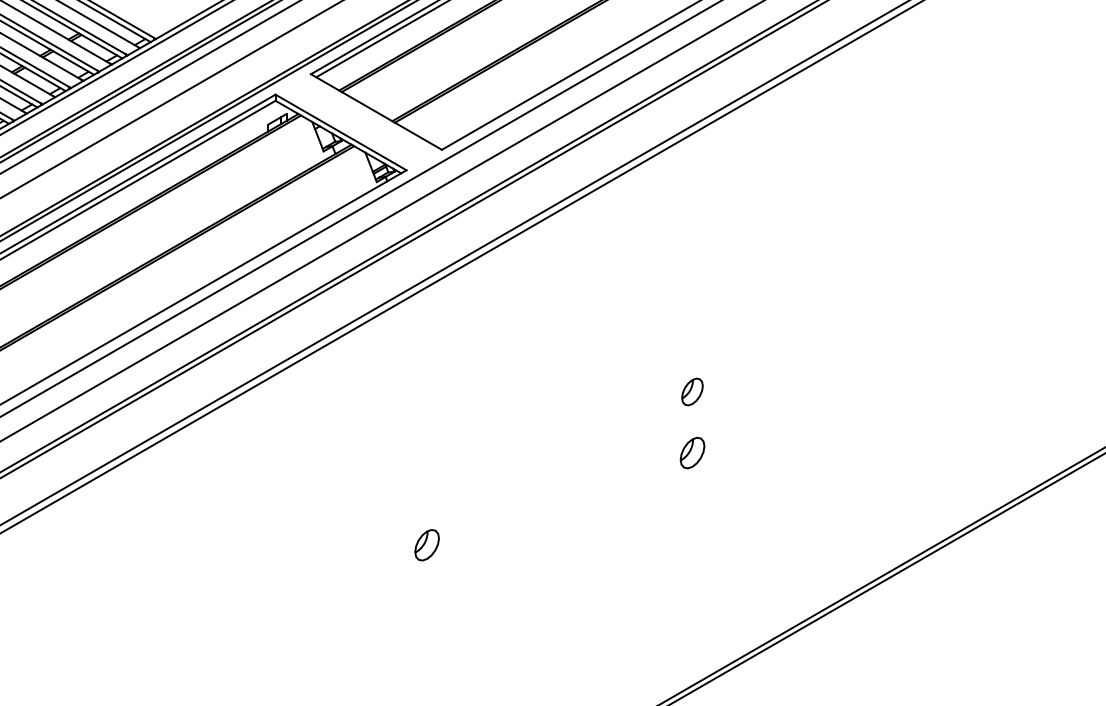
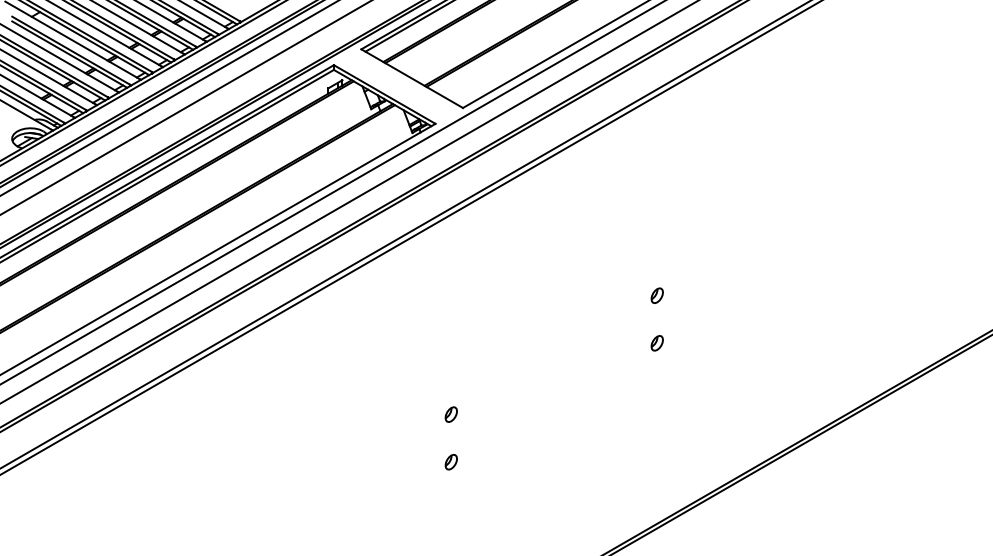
part: (691, 391) -> (656, 295), size x0.71
part: (691, 453) -> (656, 343), size x0.62
part: (425, 544) -> (450, 414), size x0.62
part: (425, 605) -> (450, 461), added

